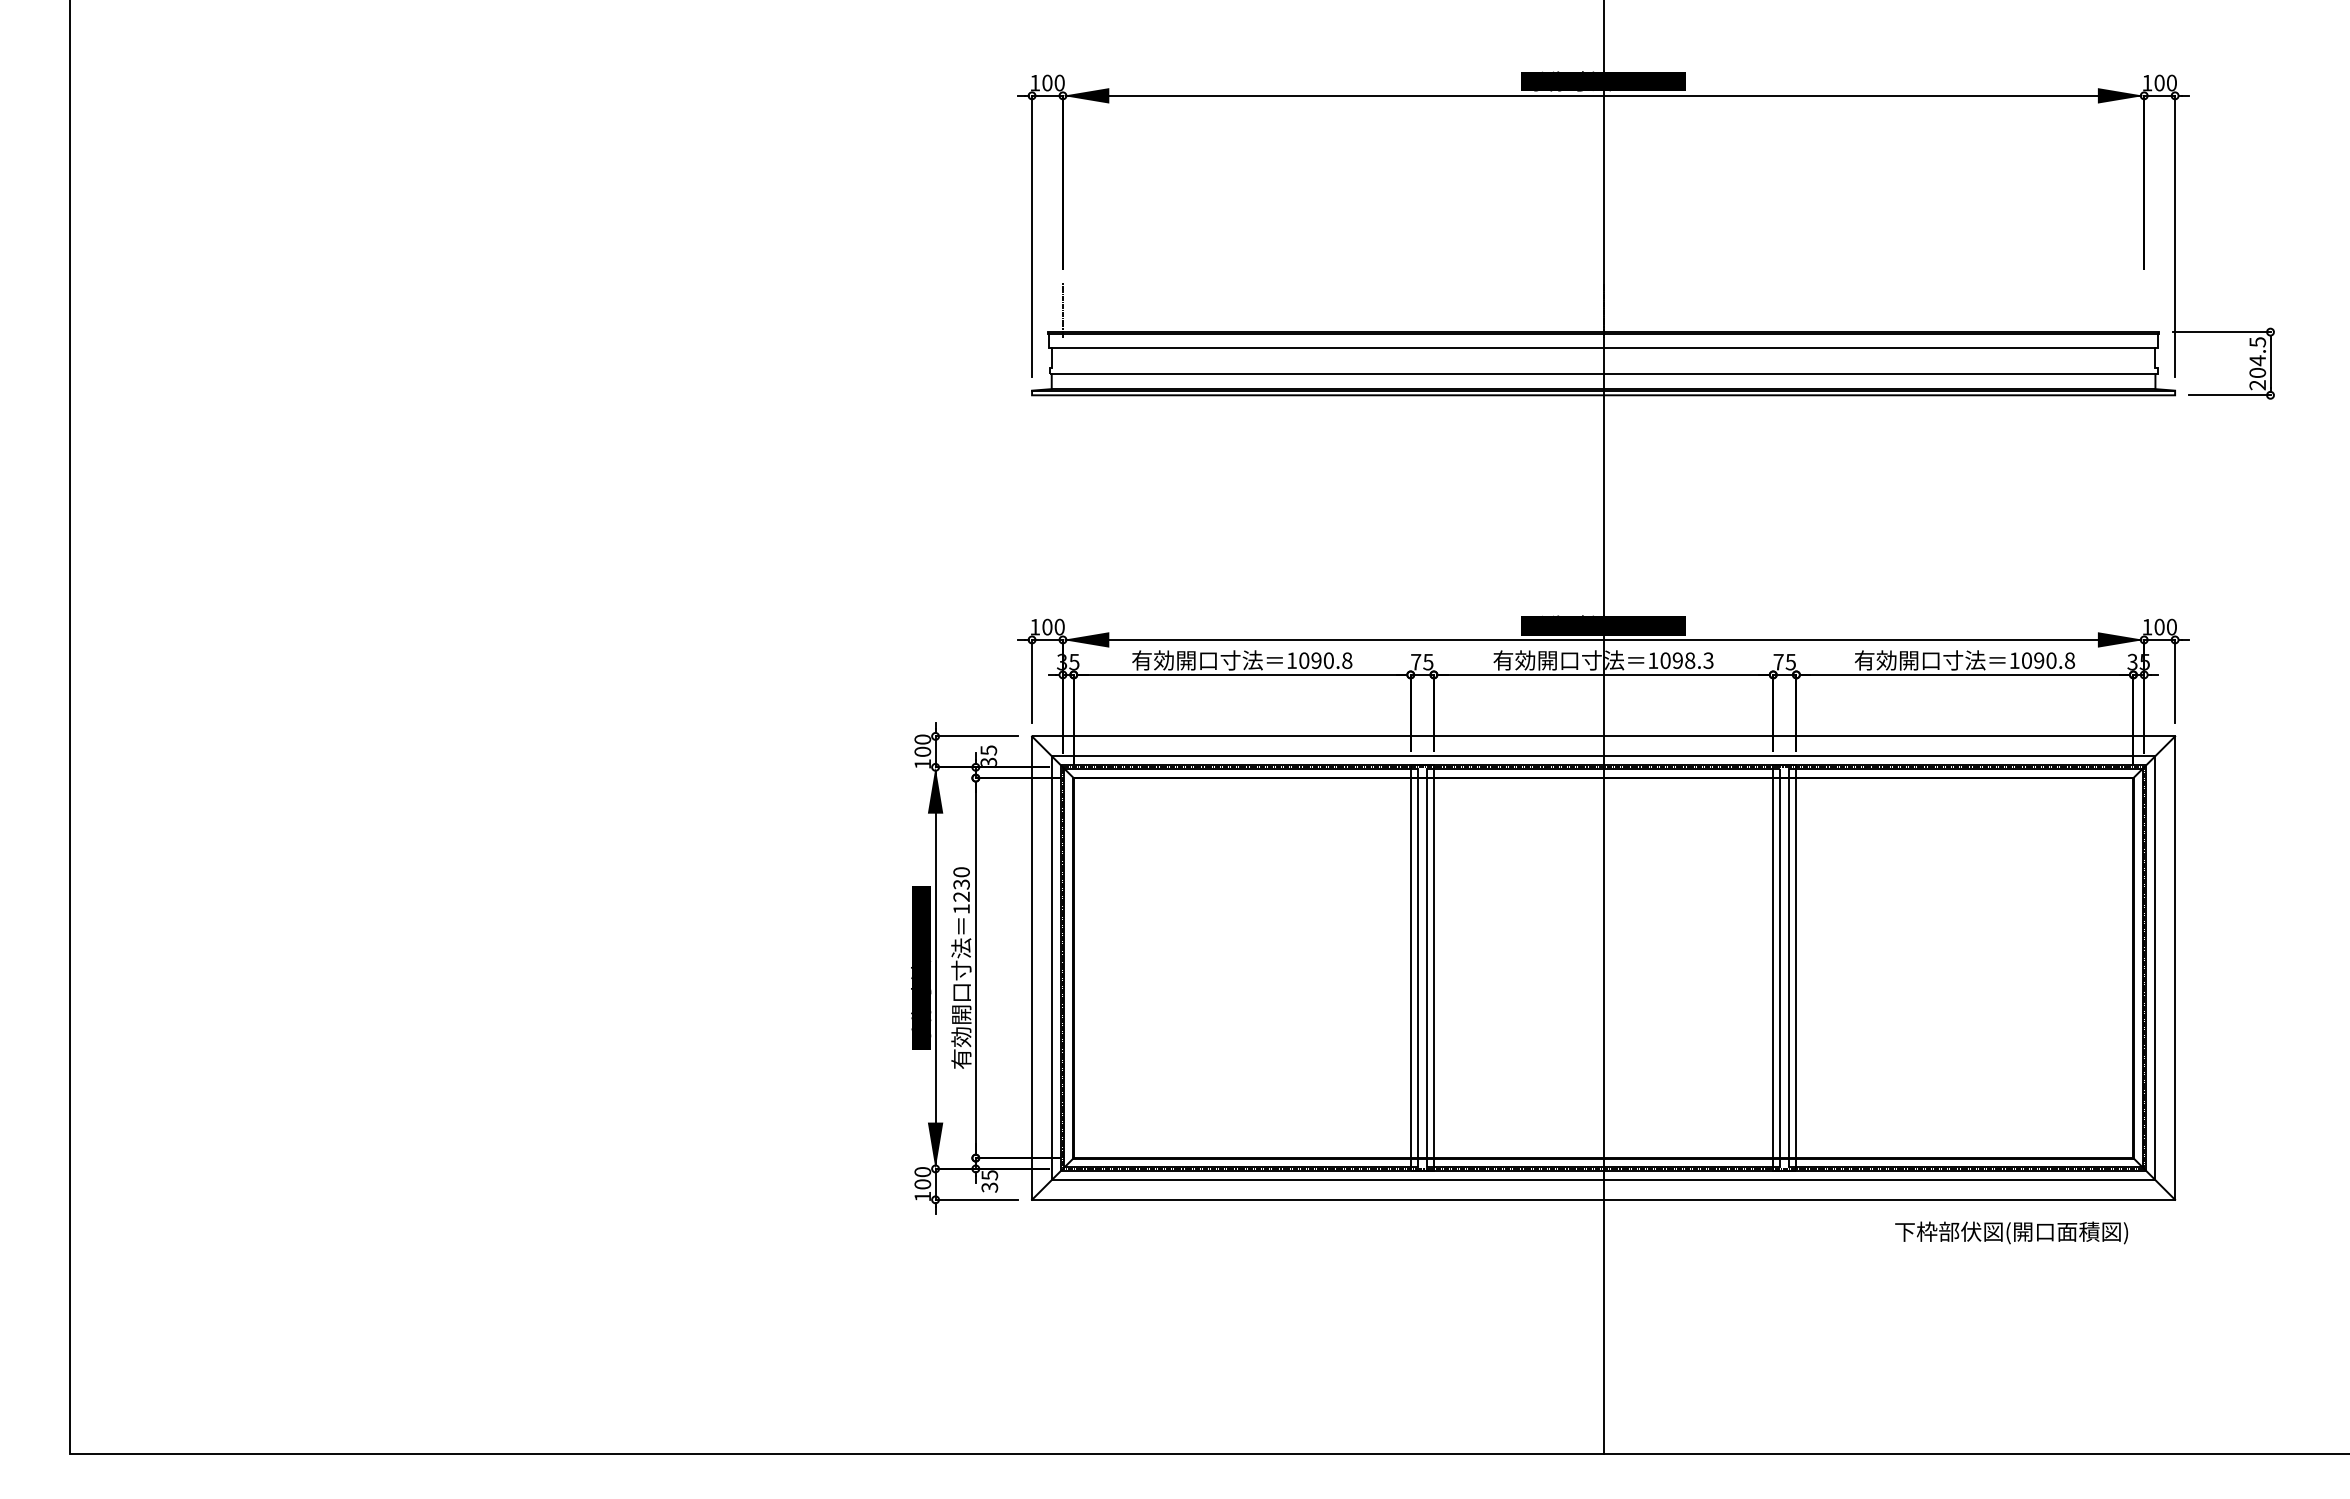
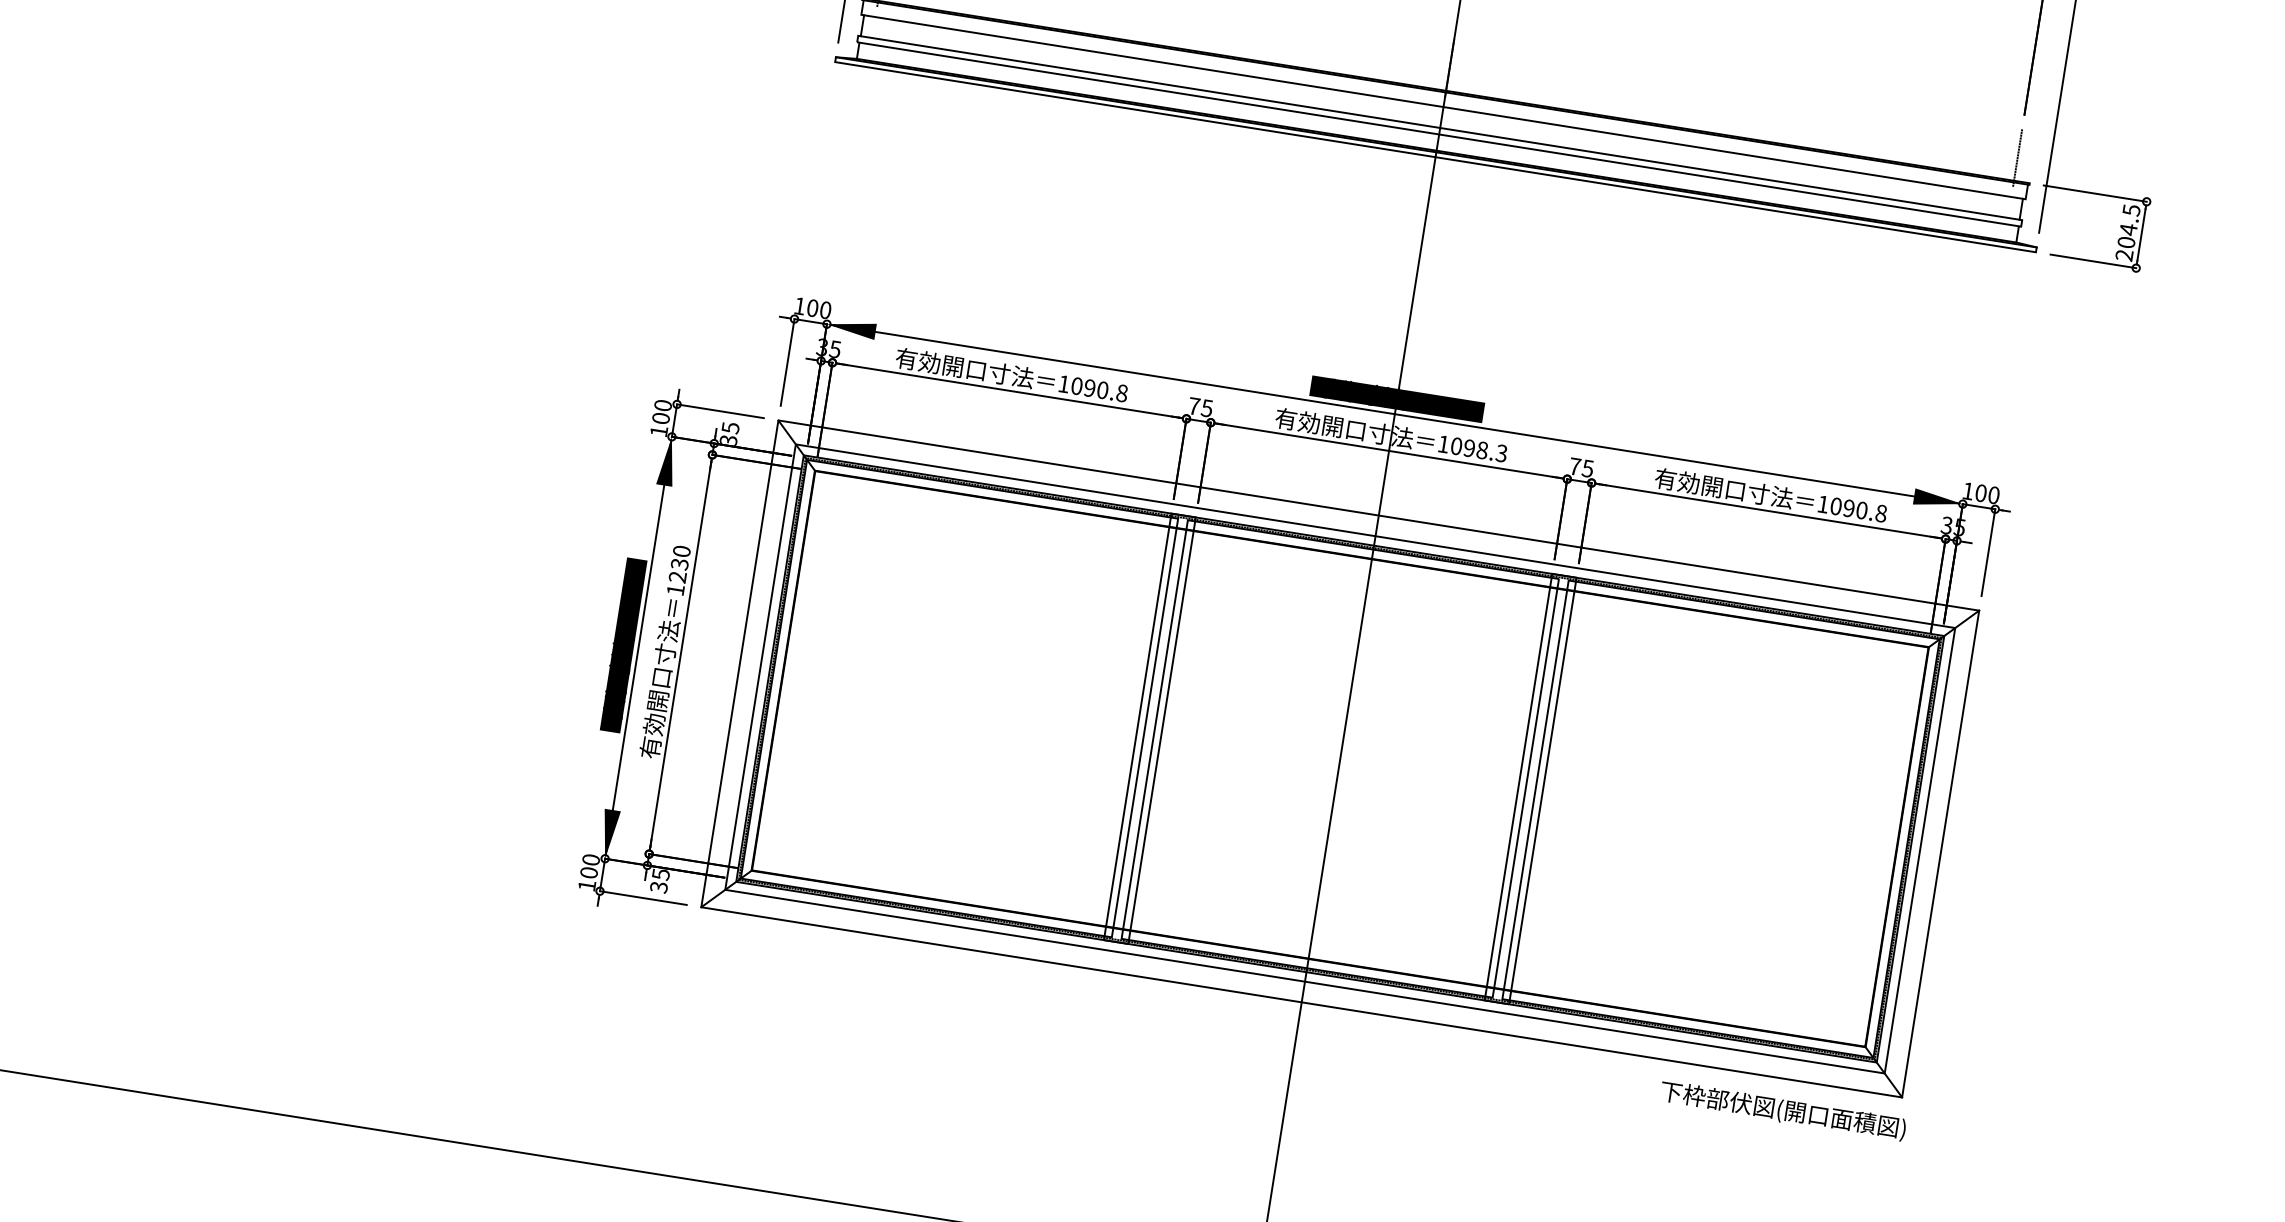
line: (2144, 310) -> (2017, 158), added
line: (1603, 367) -> (1440, 127), added
text: (2011, 1232) -> (1783, 1110), moved

